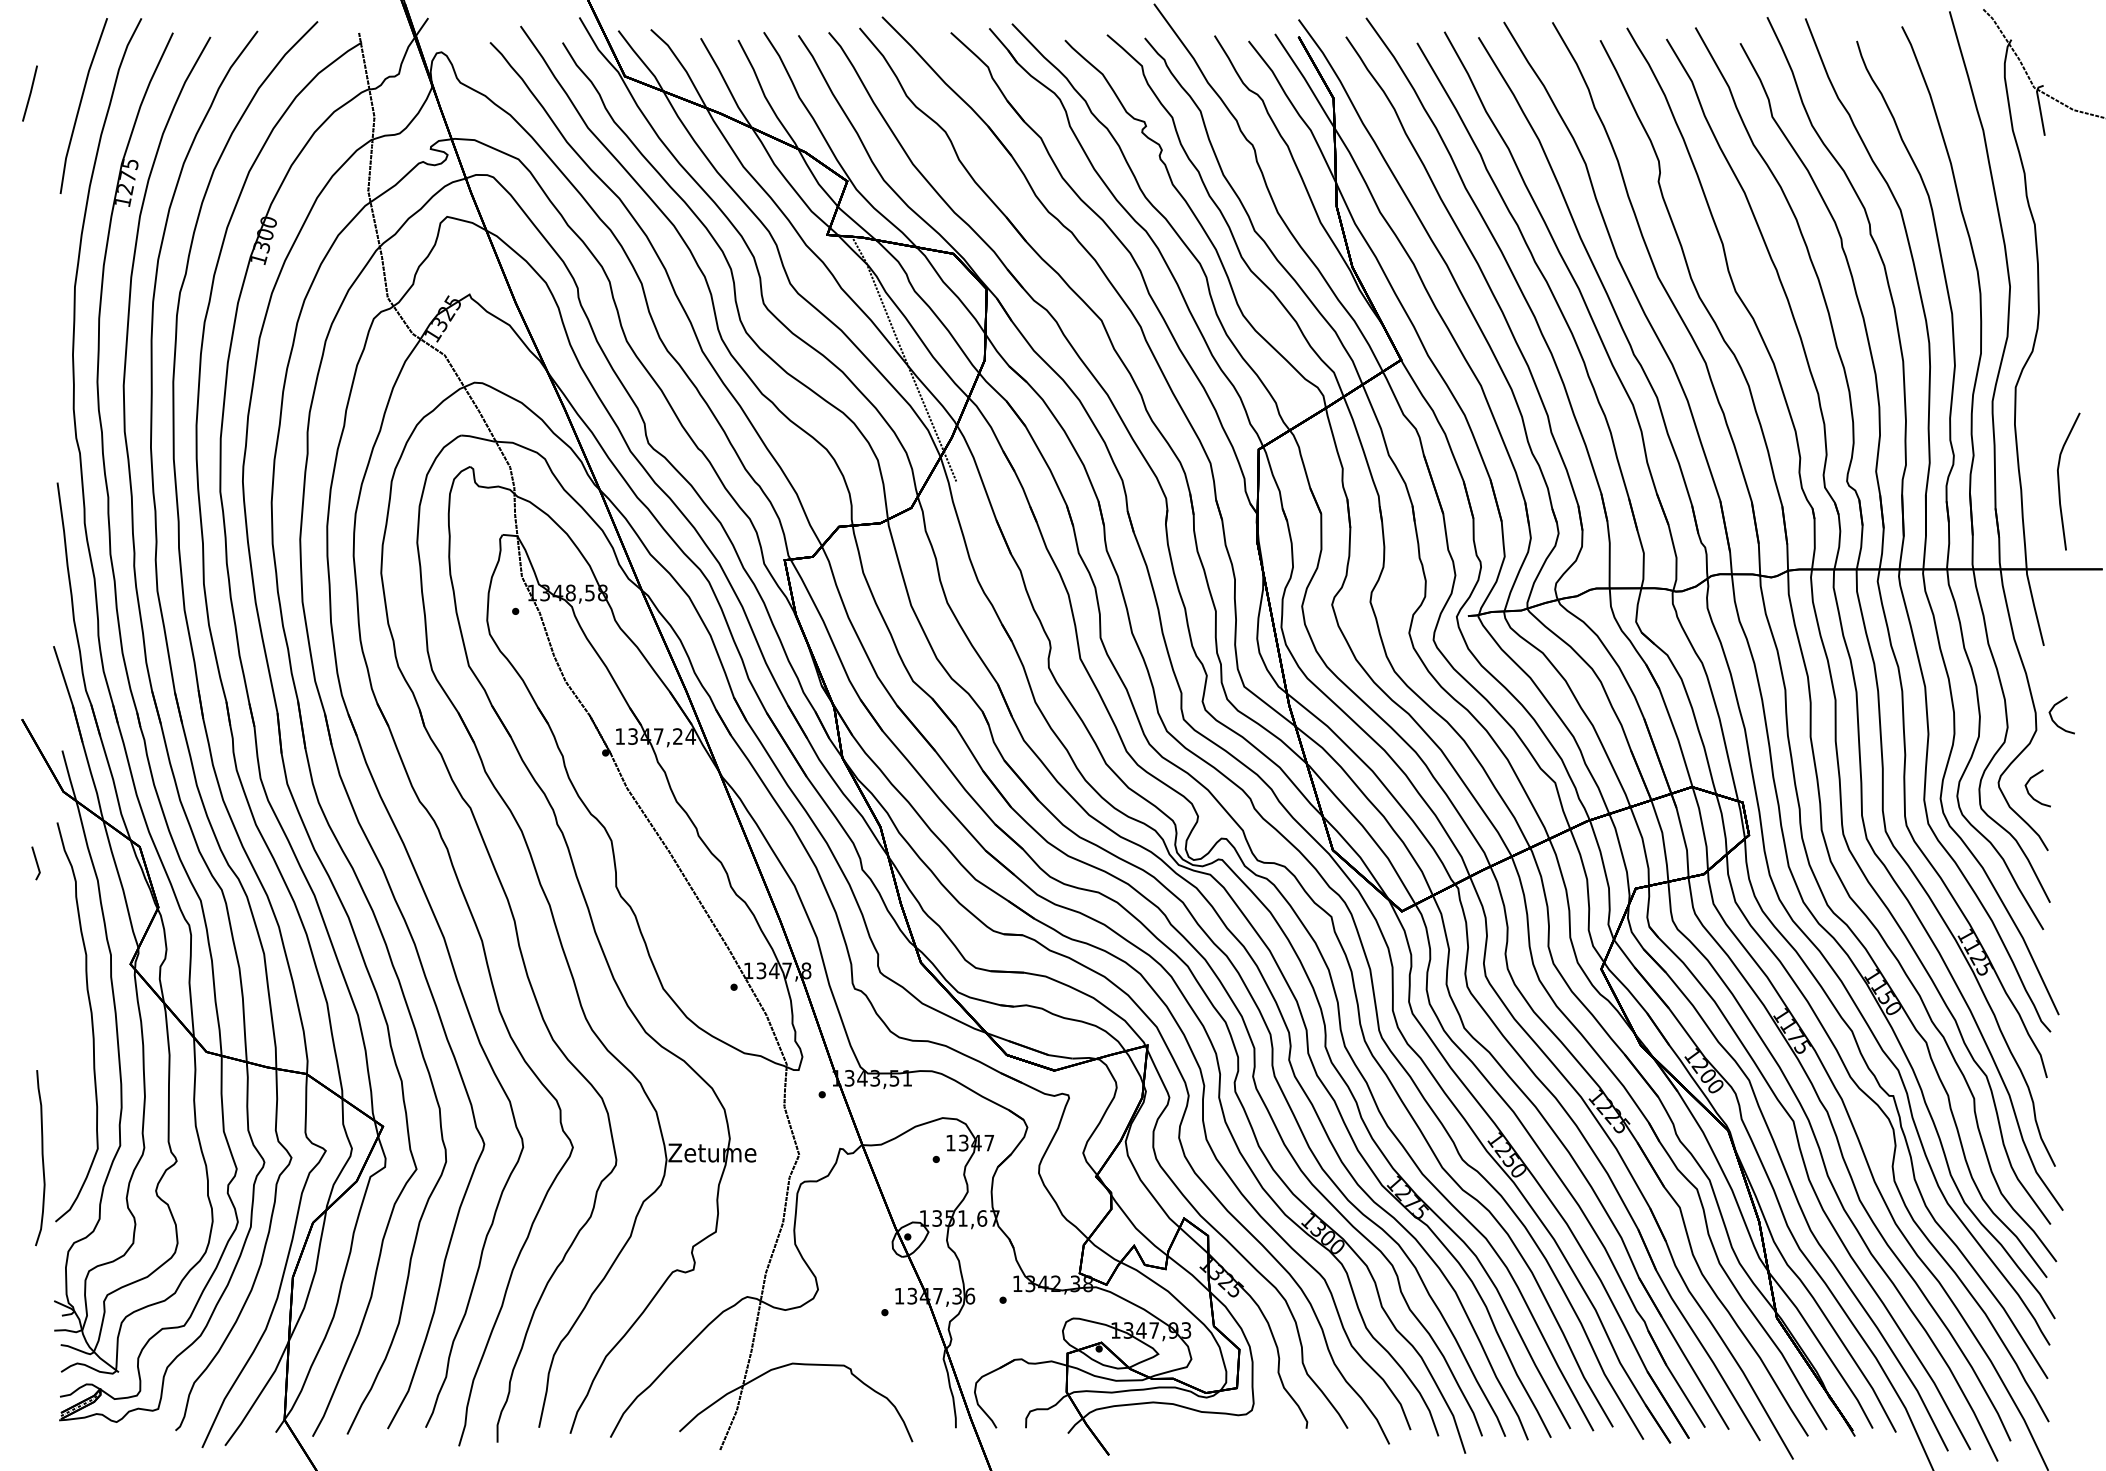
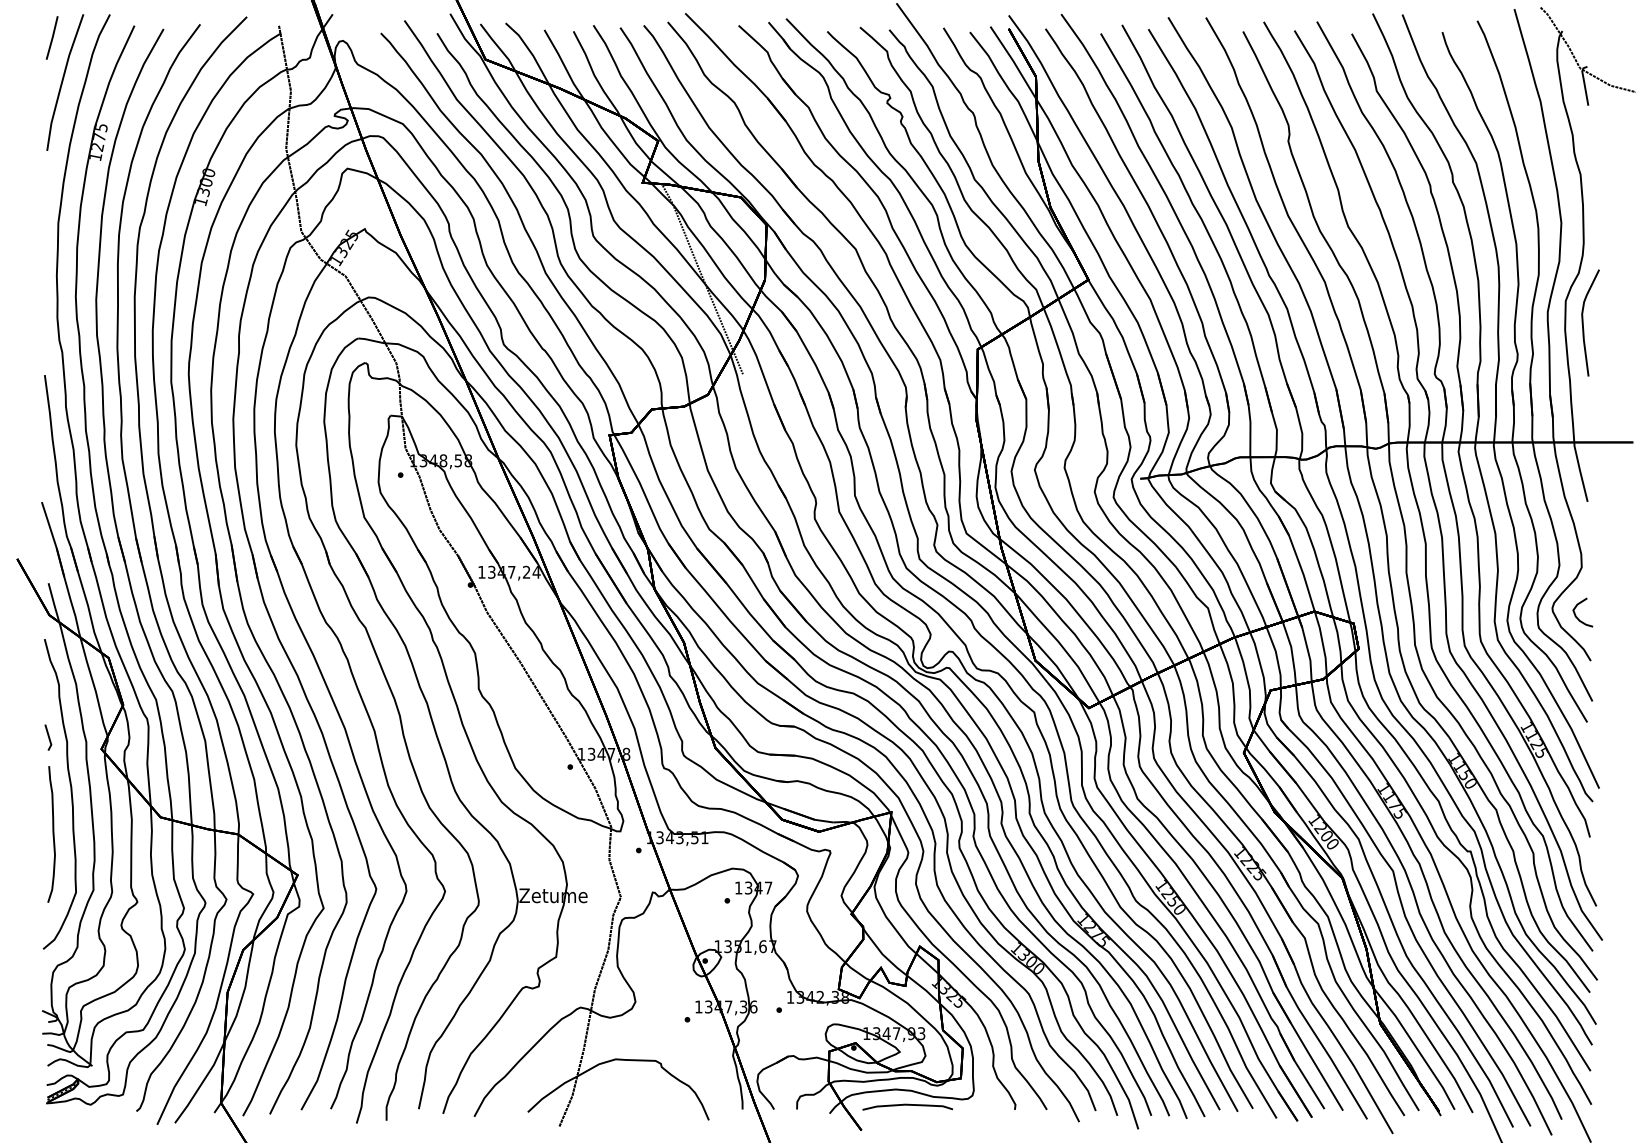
line: (29, 93) -> (51, 37), moved
curve: (2059, 481) -> (1583, 322), moved
curve: (2053, 719) -> (1595, 559), removed
line: (35, 862) -> (47, 736), moved
curve: (41, 1157) -> (52, 834), moved
curve: (1170, 1423) -> (909, 1105), added

